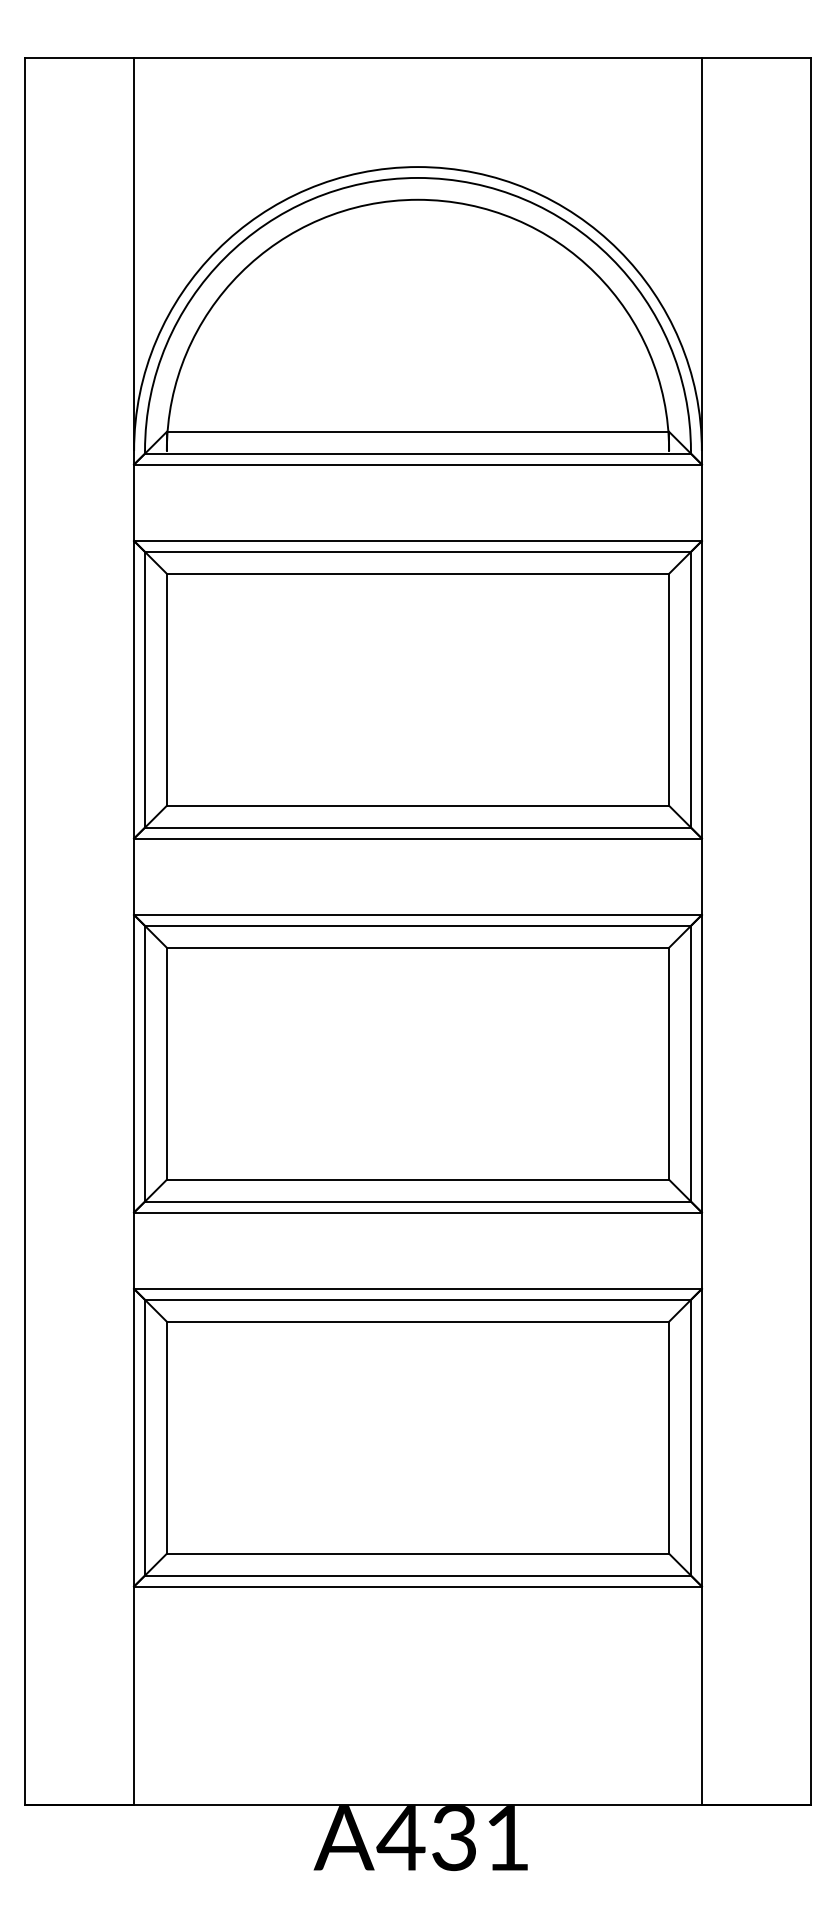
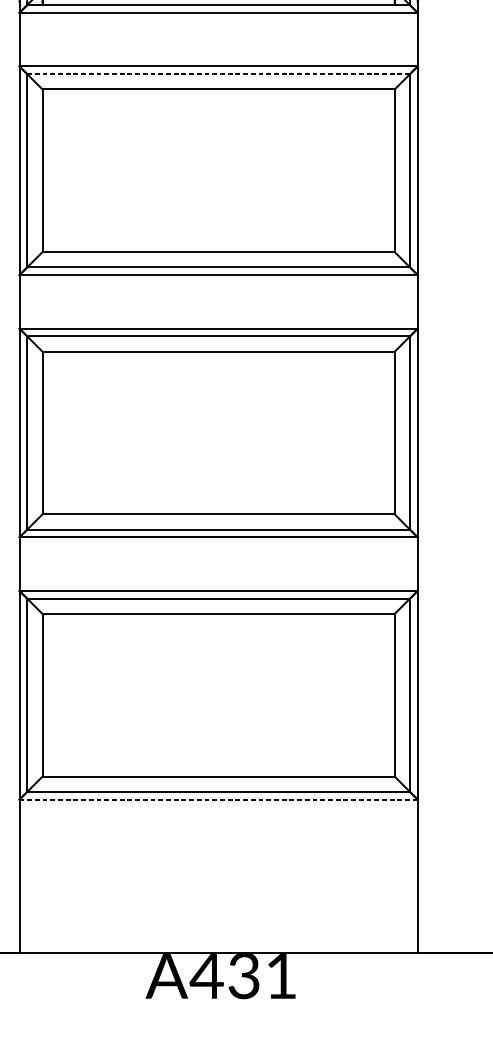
line: (417, 551) -> (218, 73), solid -> dashed
line: (417, 1586) -> (218, 799), solid -> dashed

